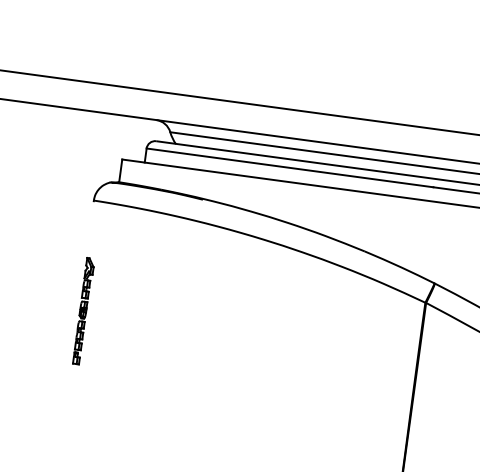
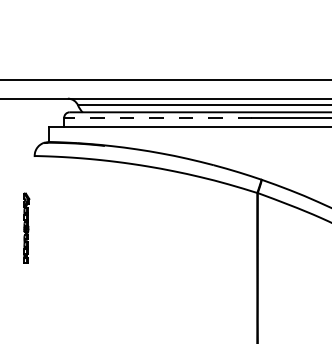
line: (288, 167) -> (157, 117), solid -> dashed
part: (83, 310) -> (26, 227), moved

